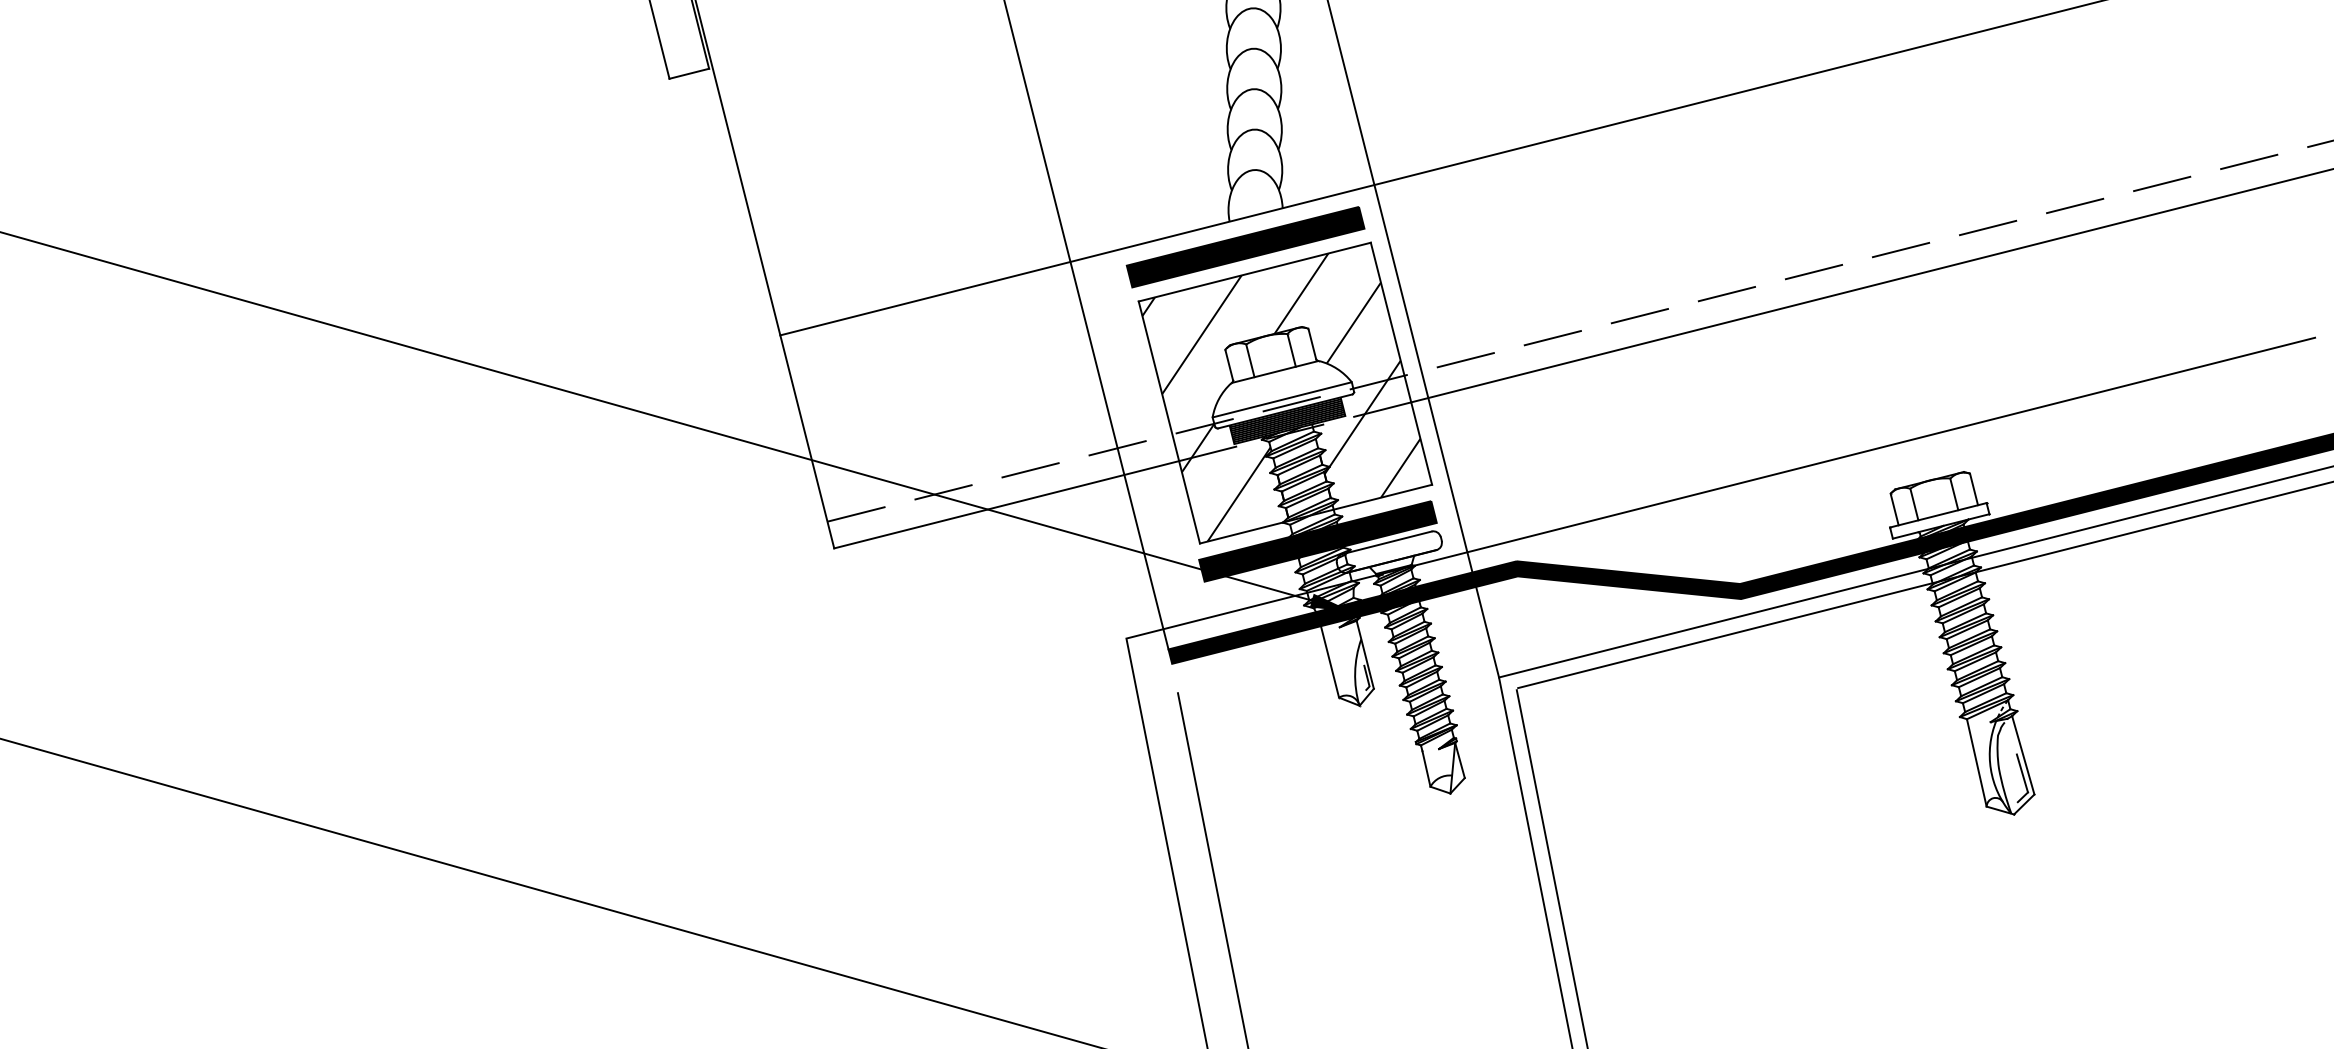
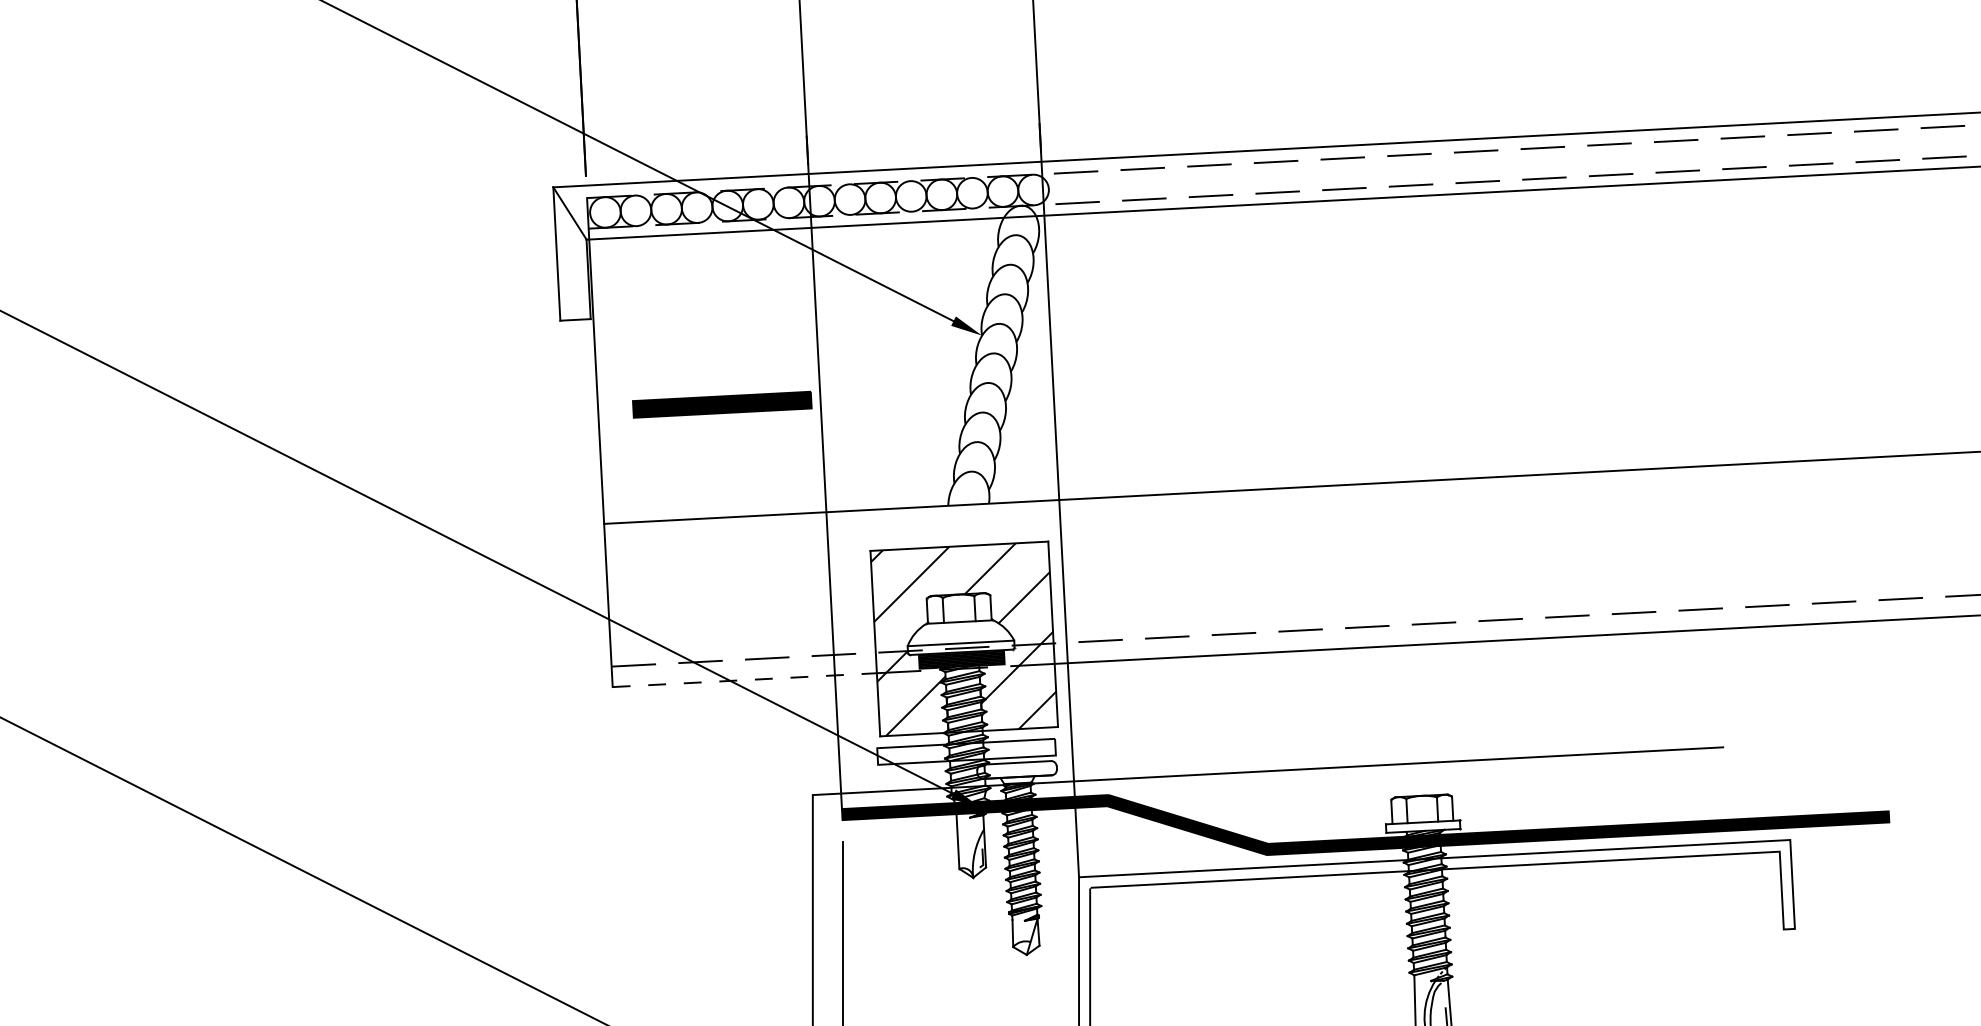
part: (1245, 246) -> (722, 404), moved
line: (1007, 505) -> (745, 680), solid -> dashed
fill: (1317, 540) -> (966, 751), removed

